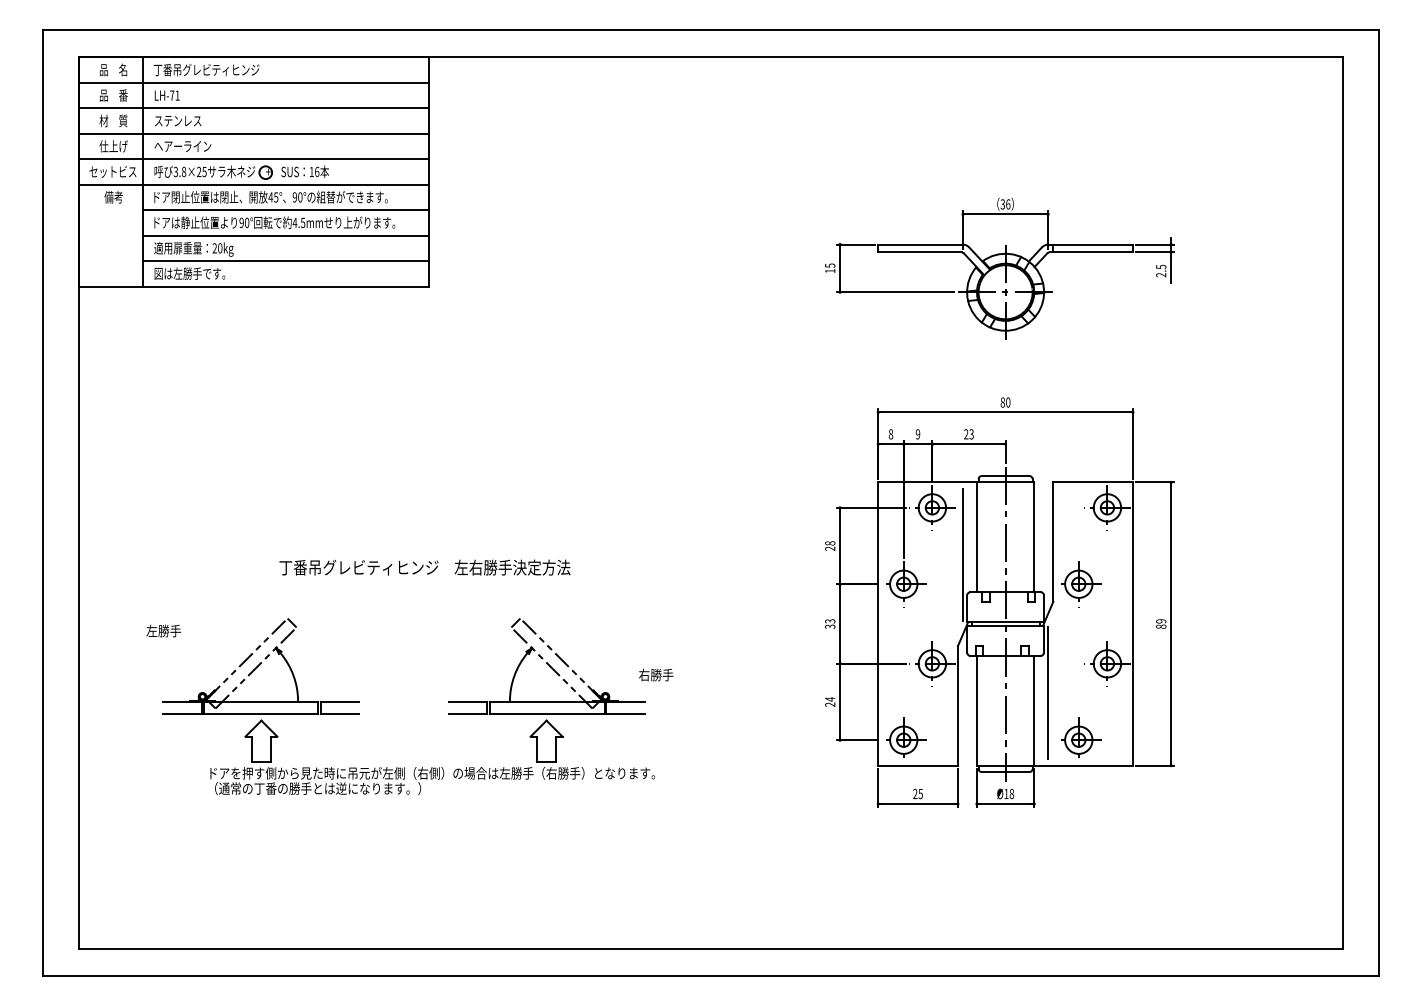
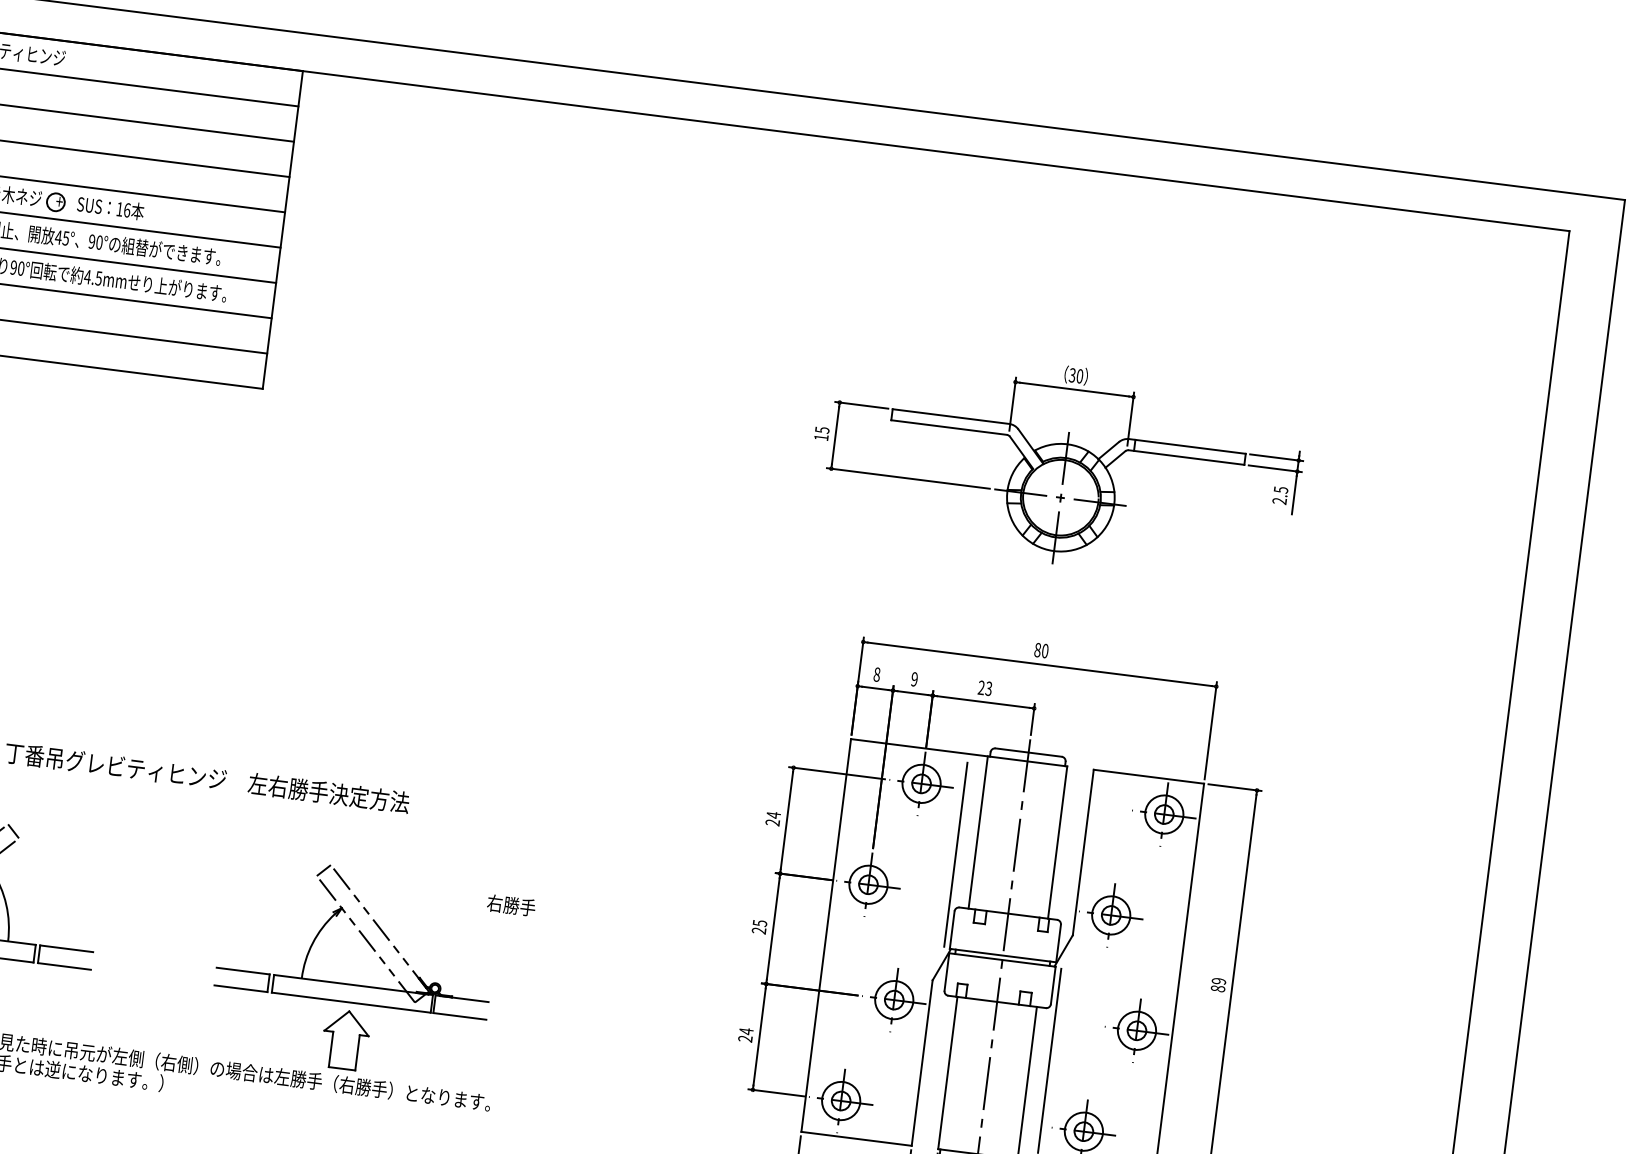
text: (1008, 204) -> (1080, 376), 36 -> 30
text: (830, 543) -> (774, 815), 28 -> 24
text: (830, 623) -> (760, 926), 33 -> 25
text: (656, 674) -> (511, 904), moved

